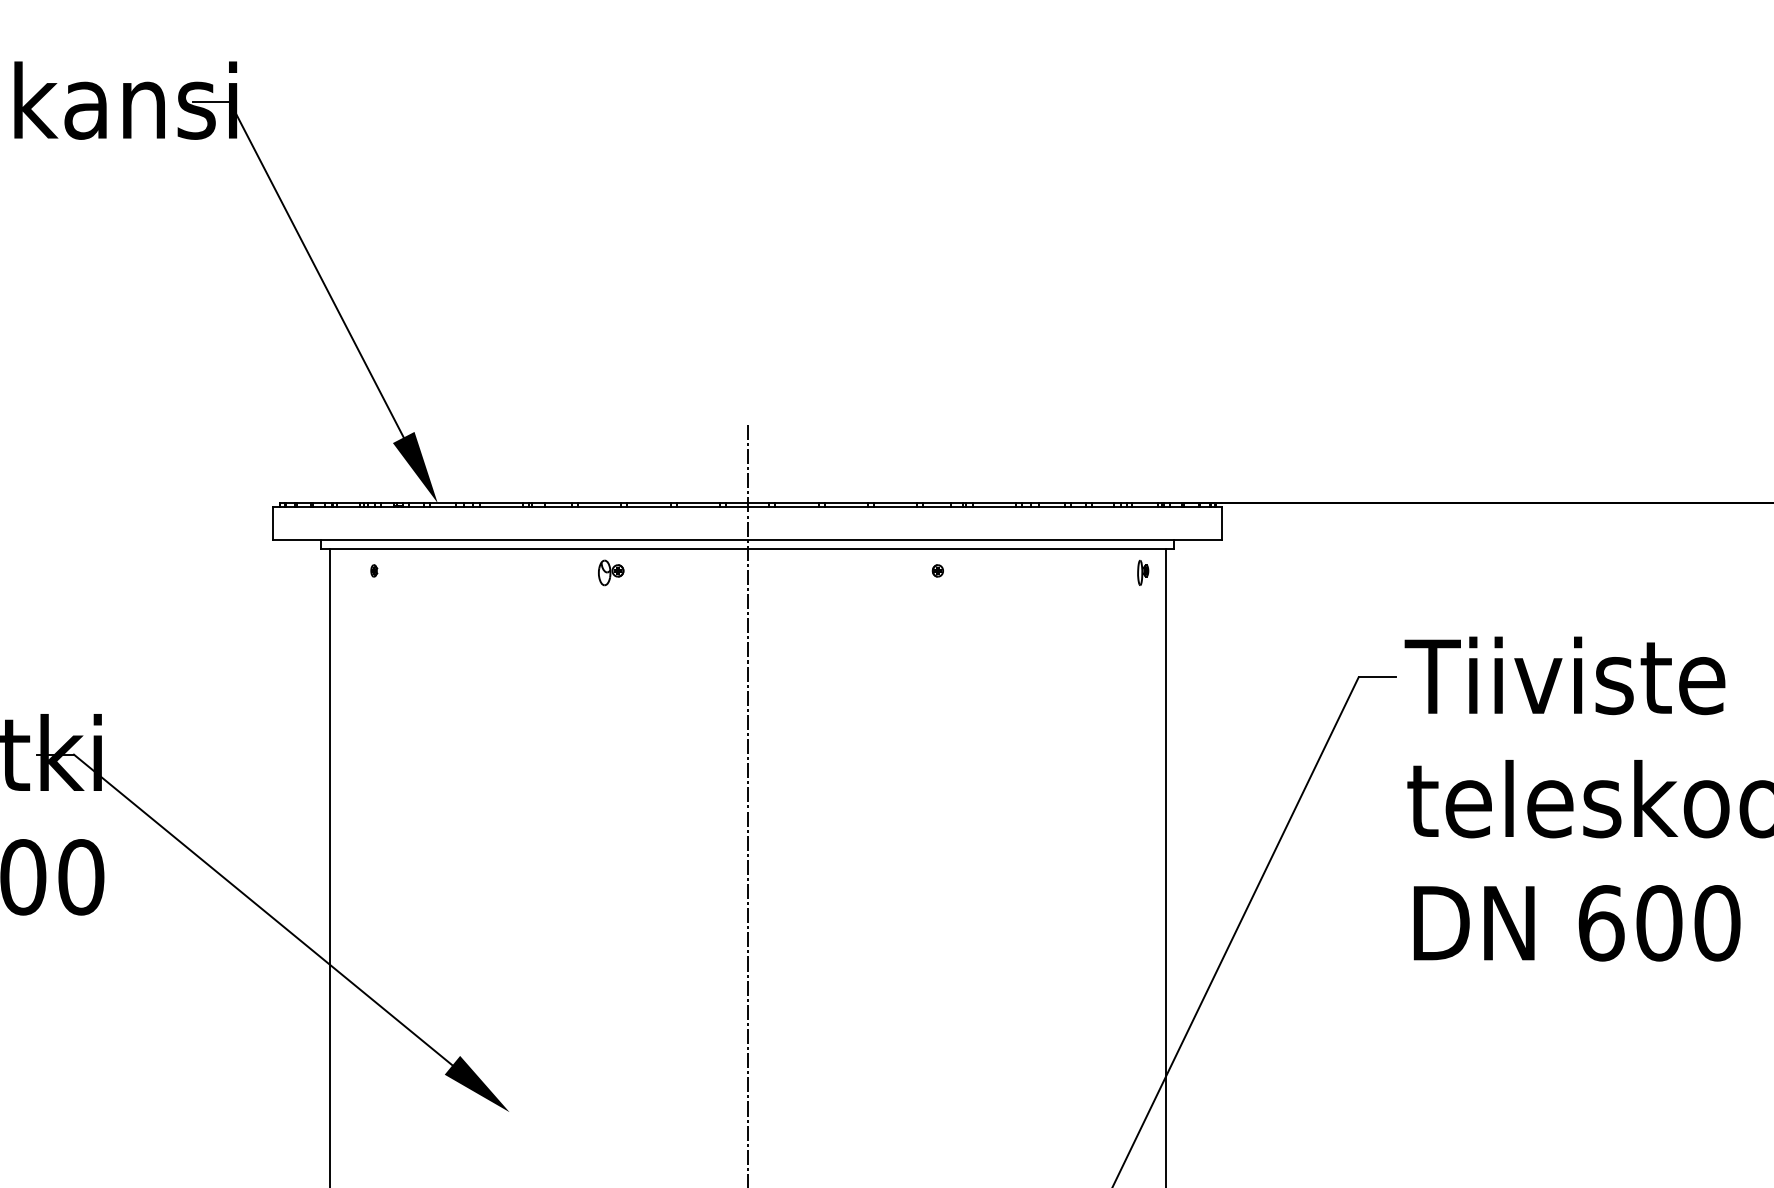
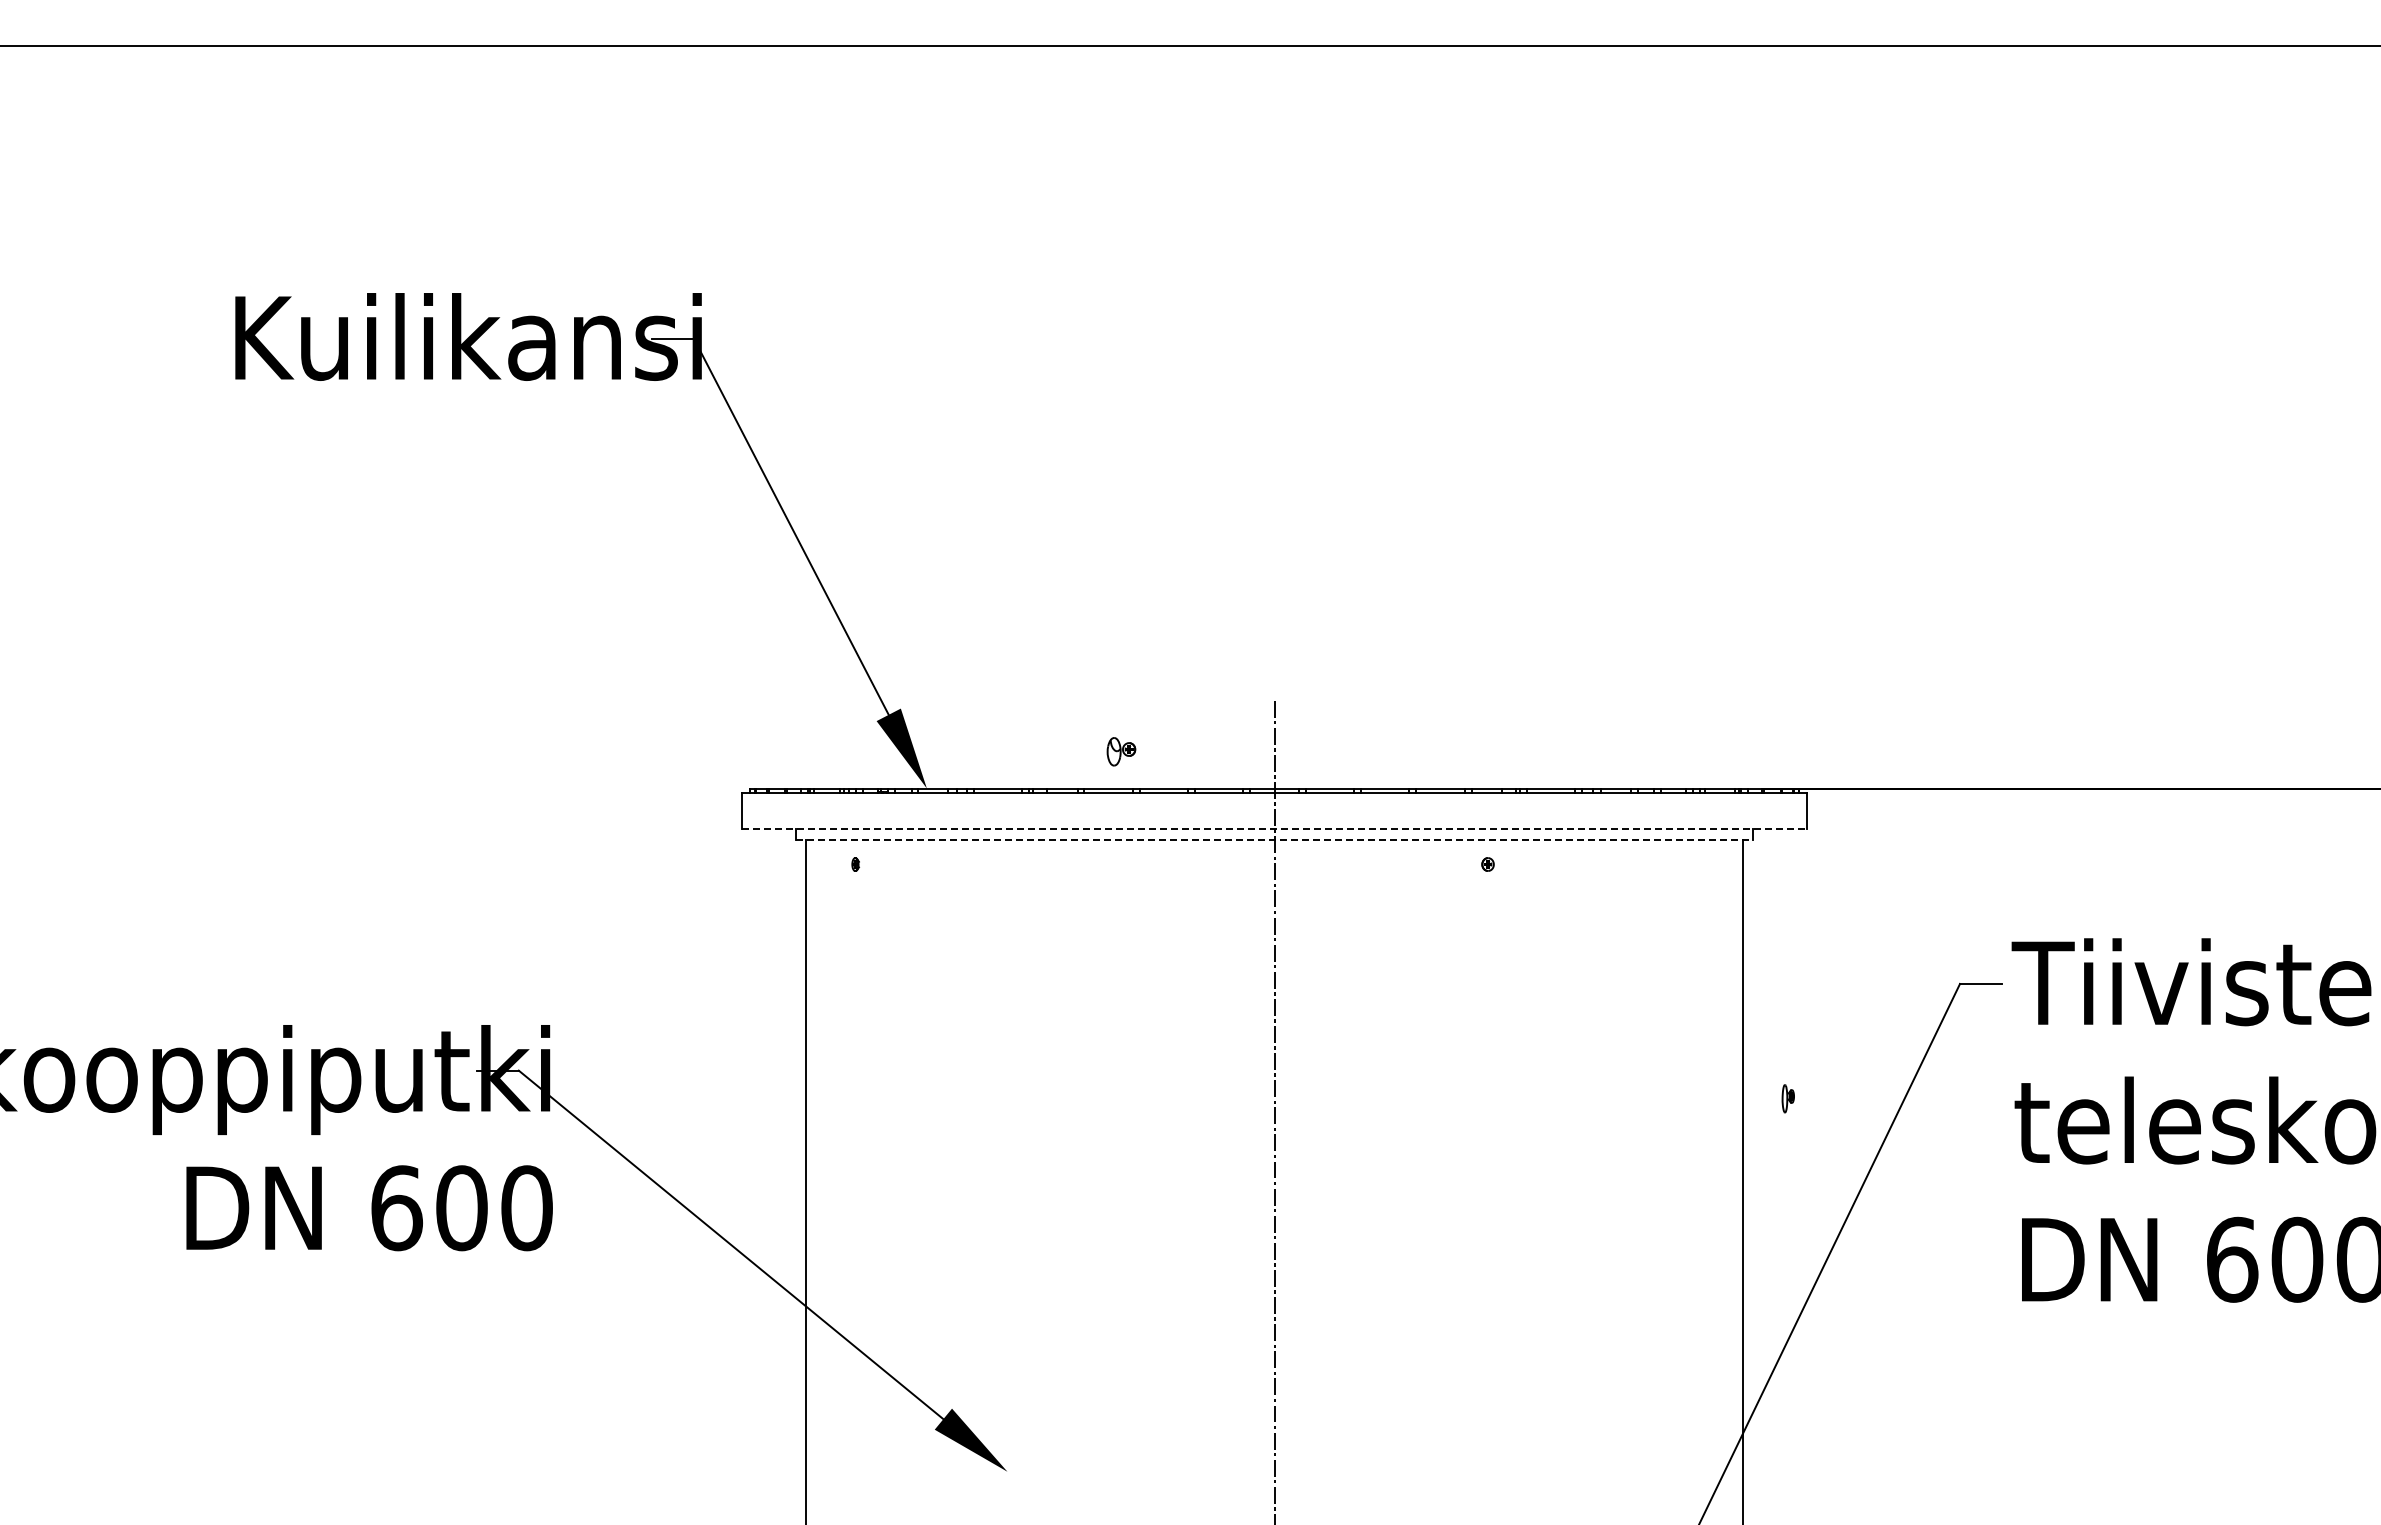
line: (748, 539) -> (1275, 829), solid -> dashed
line: (748, 549) -> (1275, 840), solid -> dashed
part: (611, 572) -> (1121, 751), moved
part: (1142, 572) -> (1787, 1098), moved

